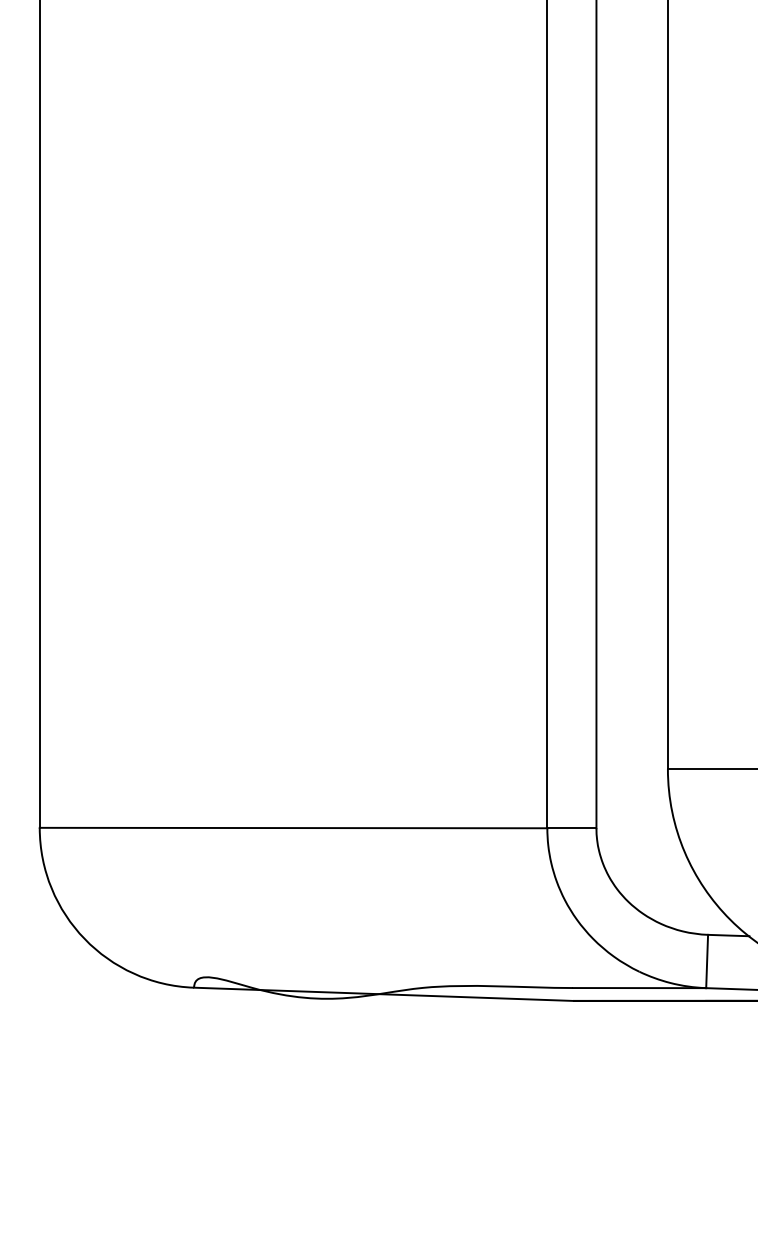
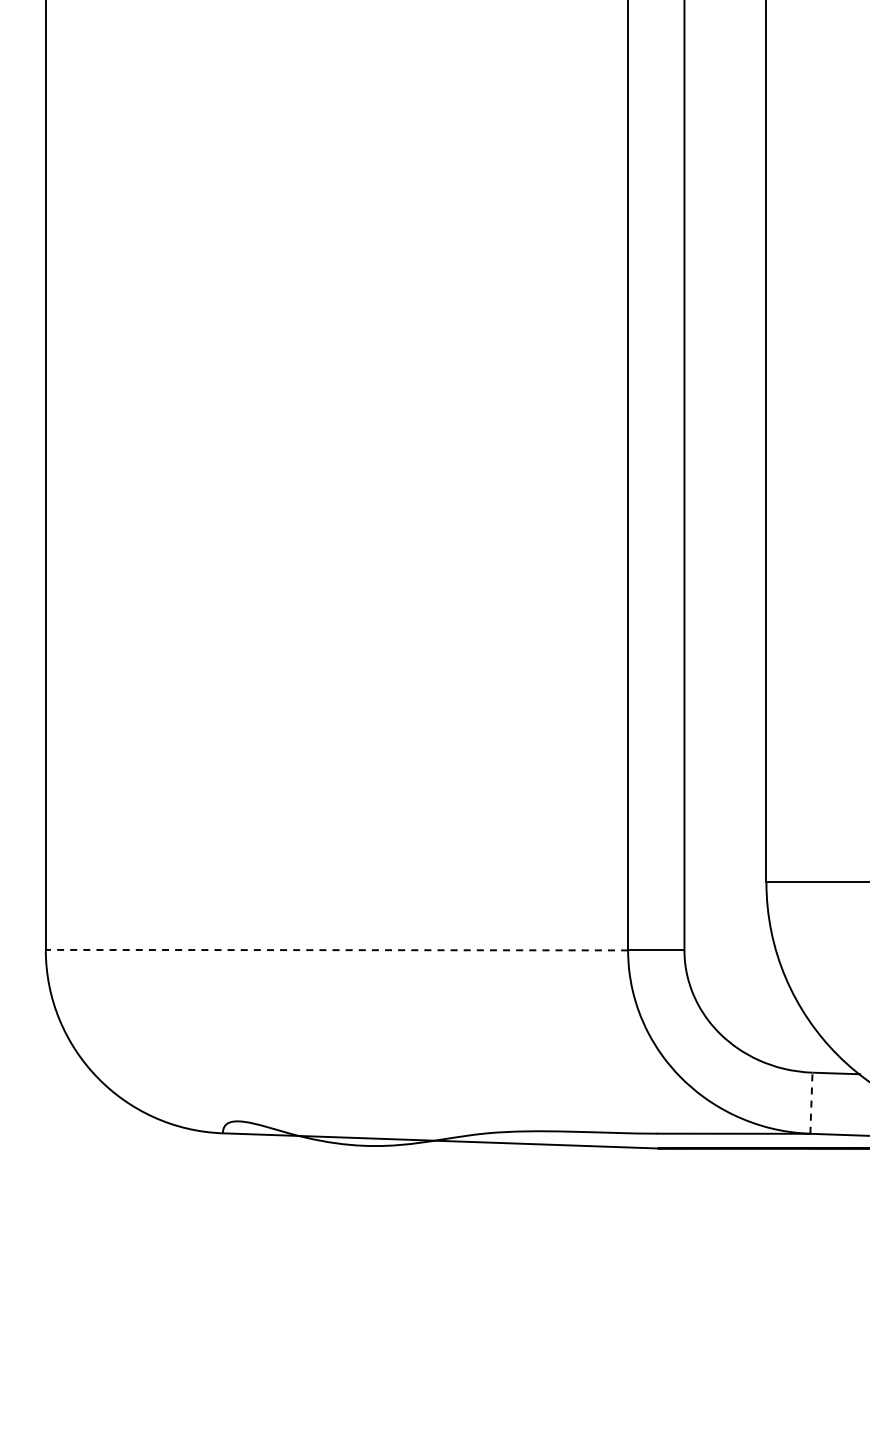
line: (293, 828) -> (336, 950), solid -> dashed
line: (707, 961) -> (811, 1103), solid -> dashed

